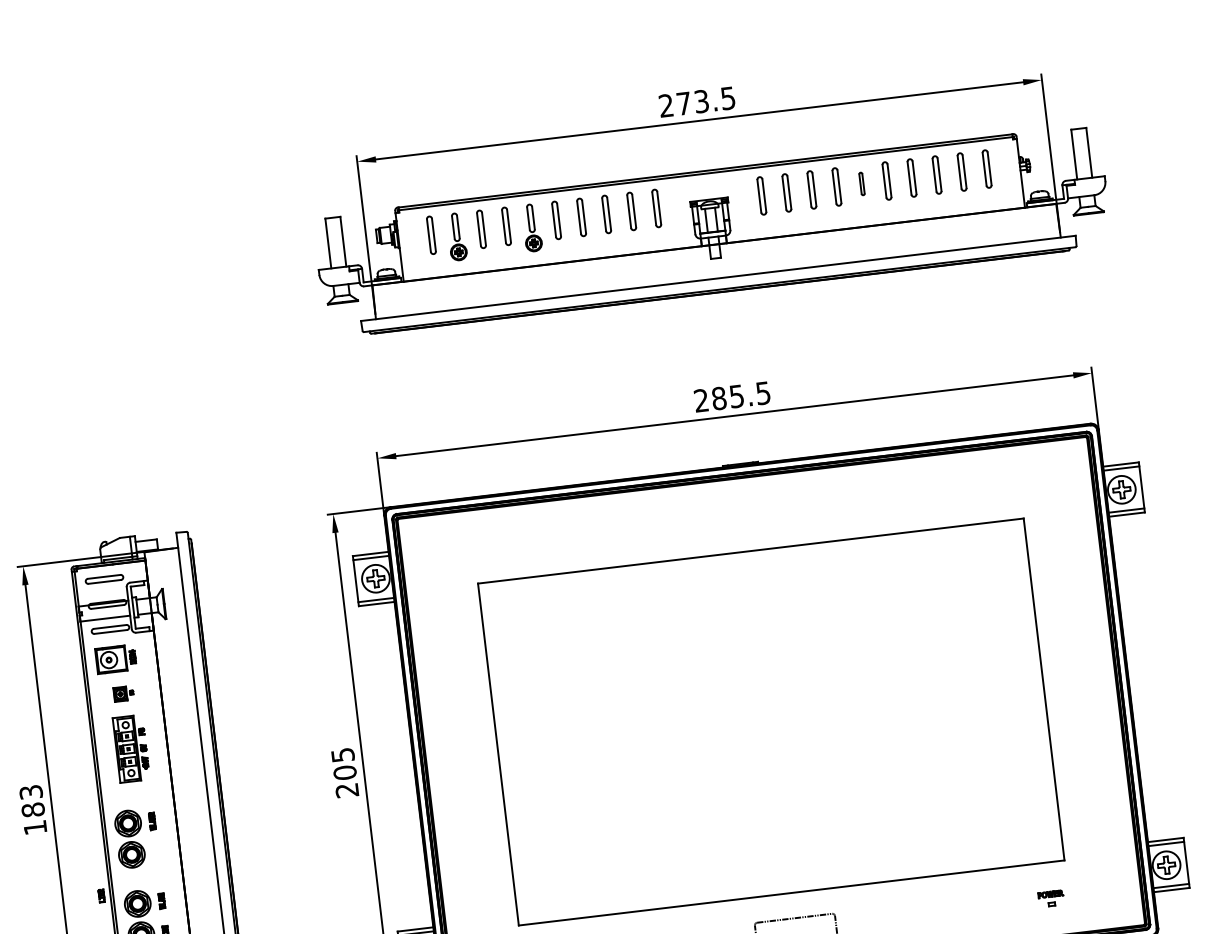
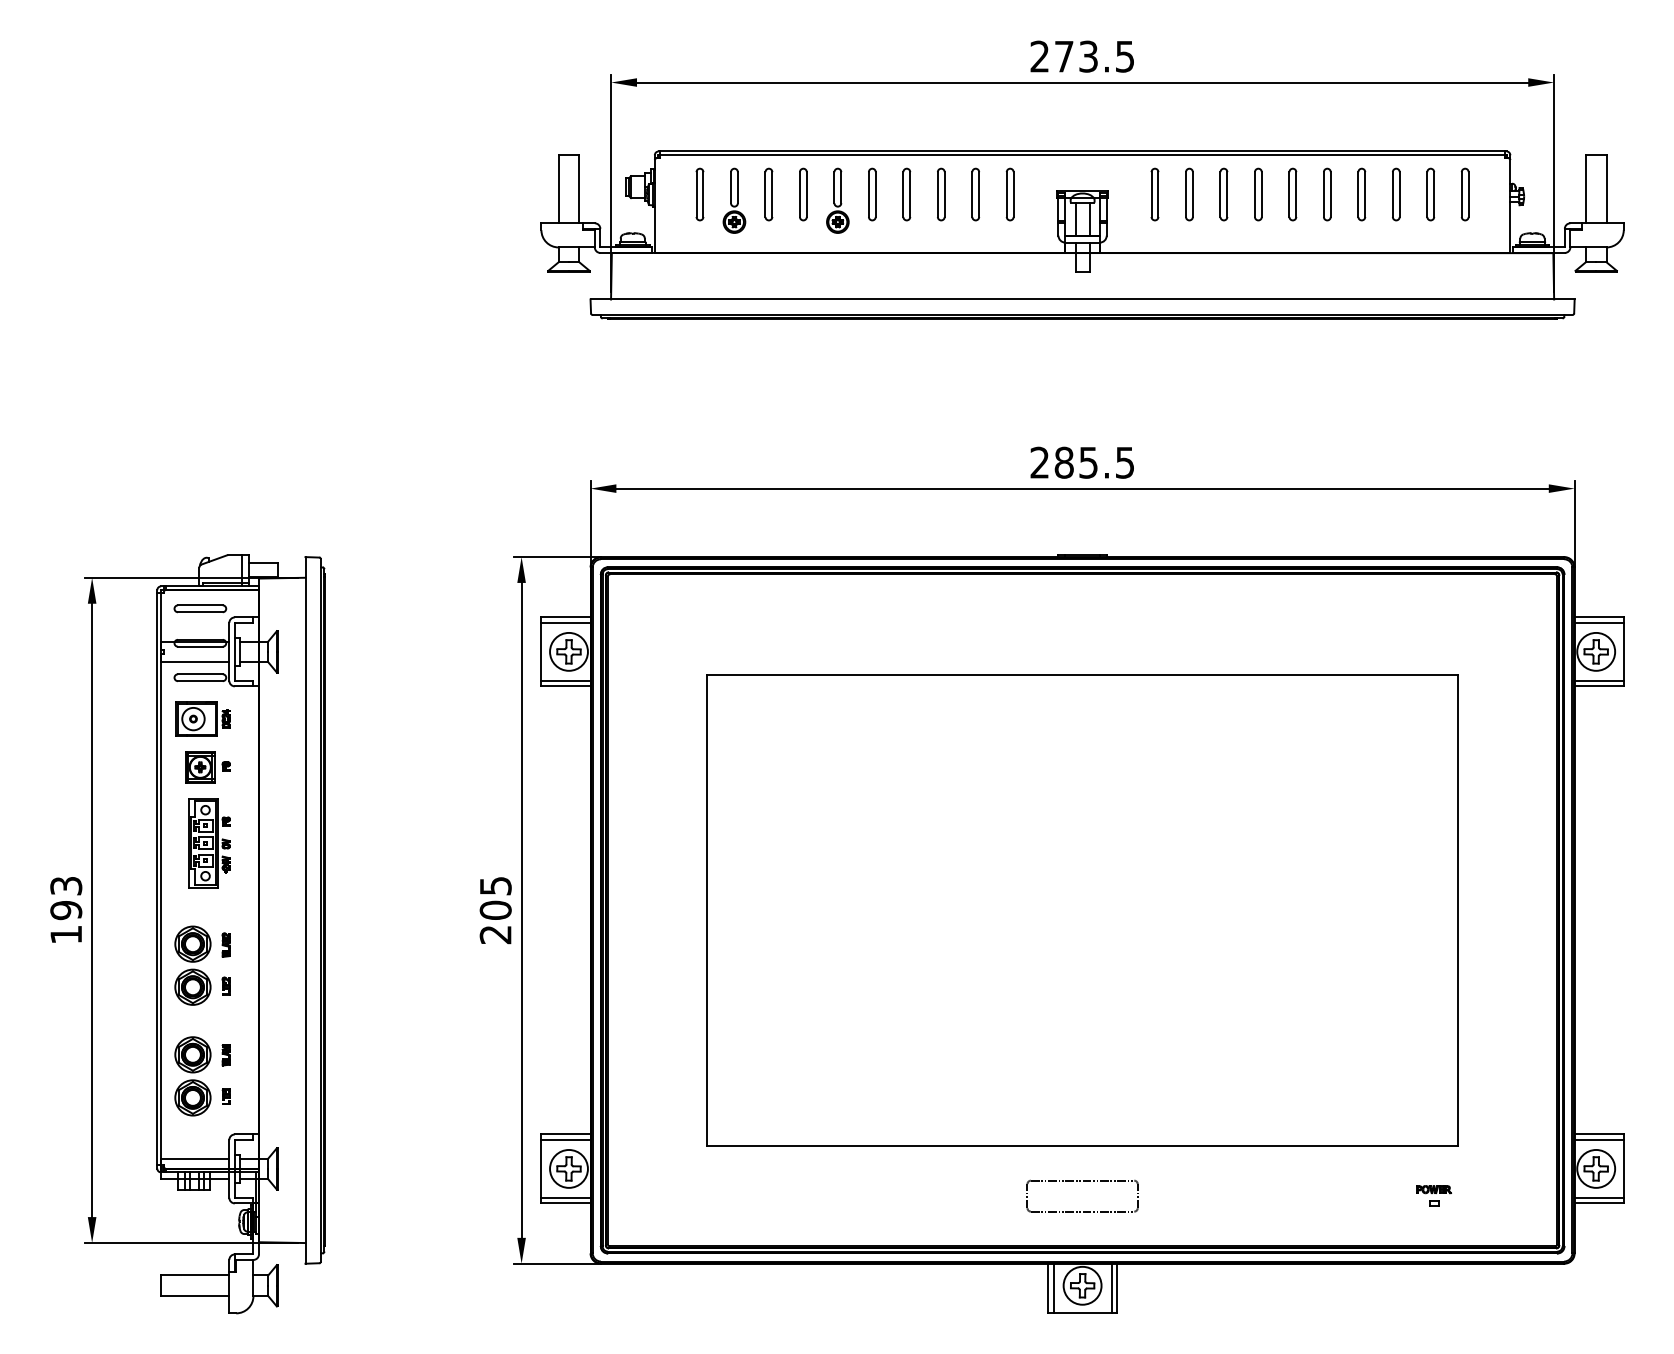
part: (861, 183) -> (1292, 194), size x1.67
part: (123, 694) -> (207, 767), size x1.67
text: (33, 810) -> (66, 910), 183 -> 193
part: (101, 895) -> (225, 985), moved

